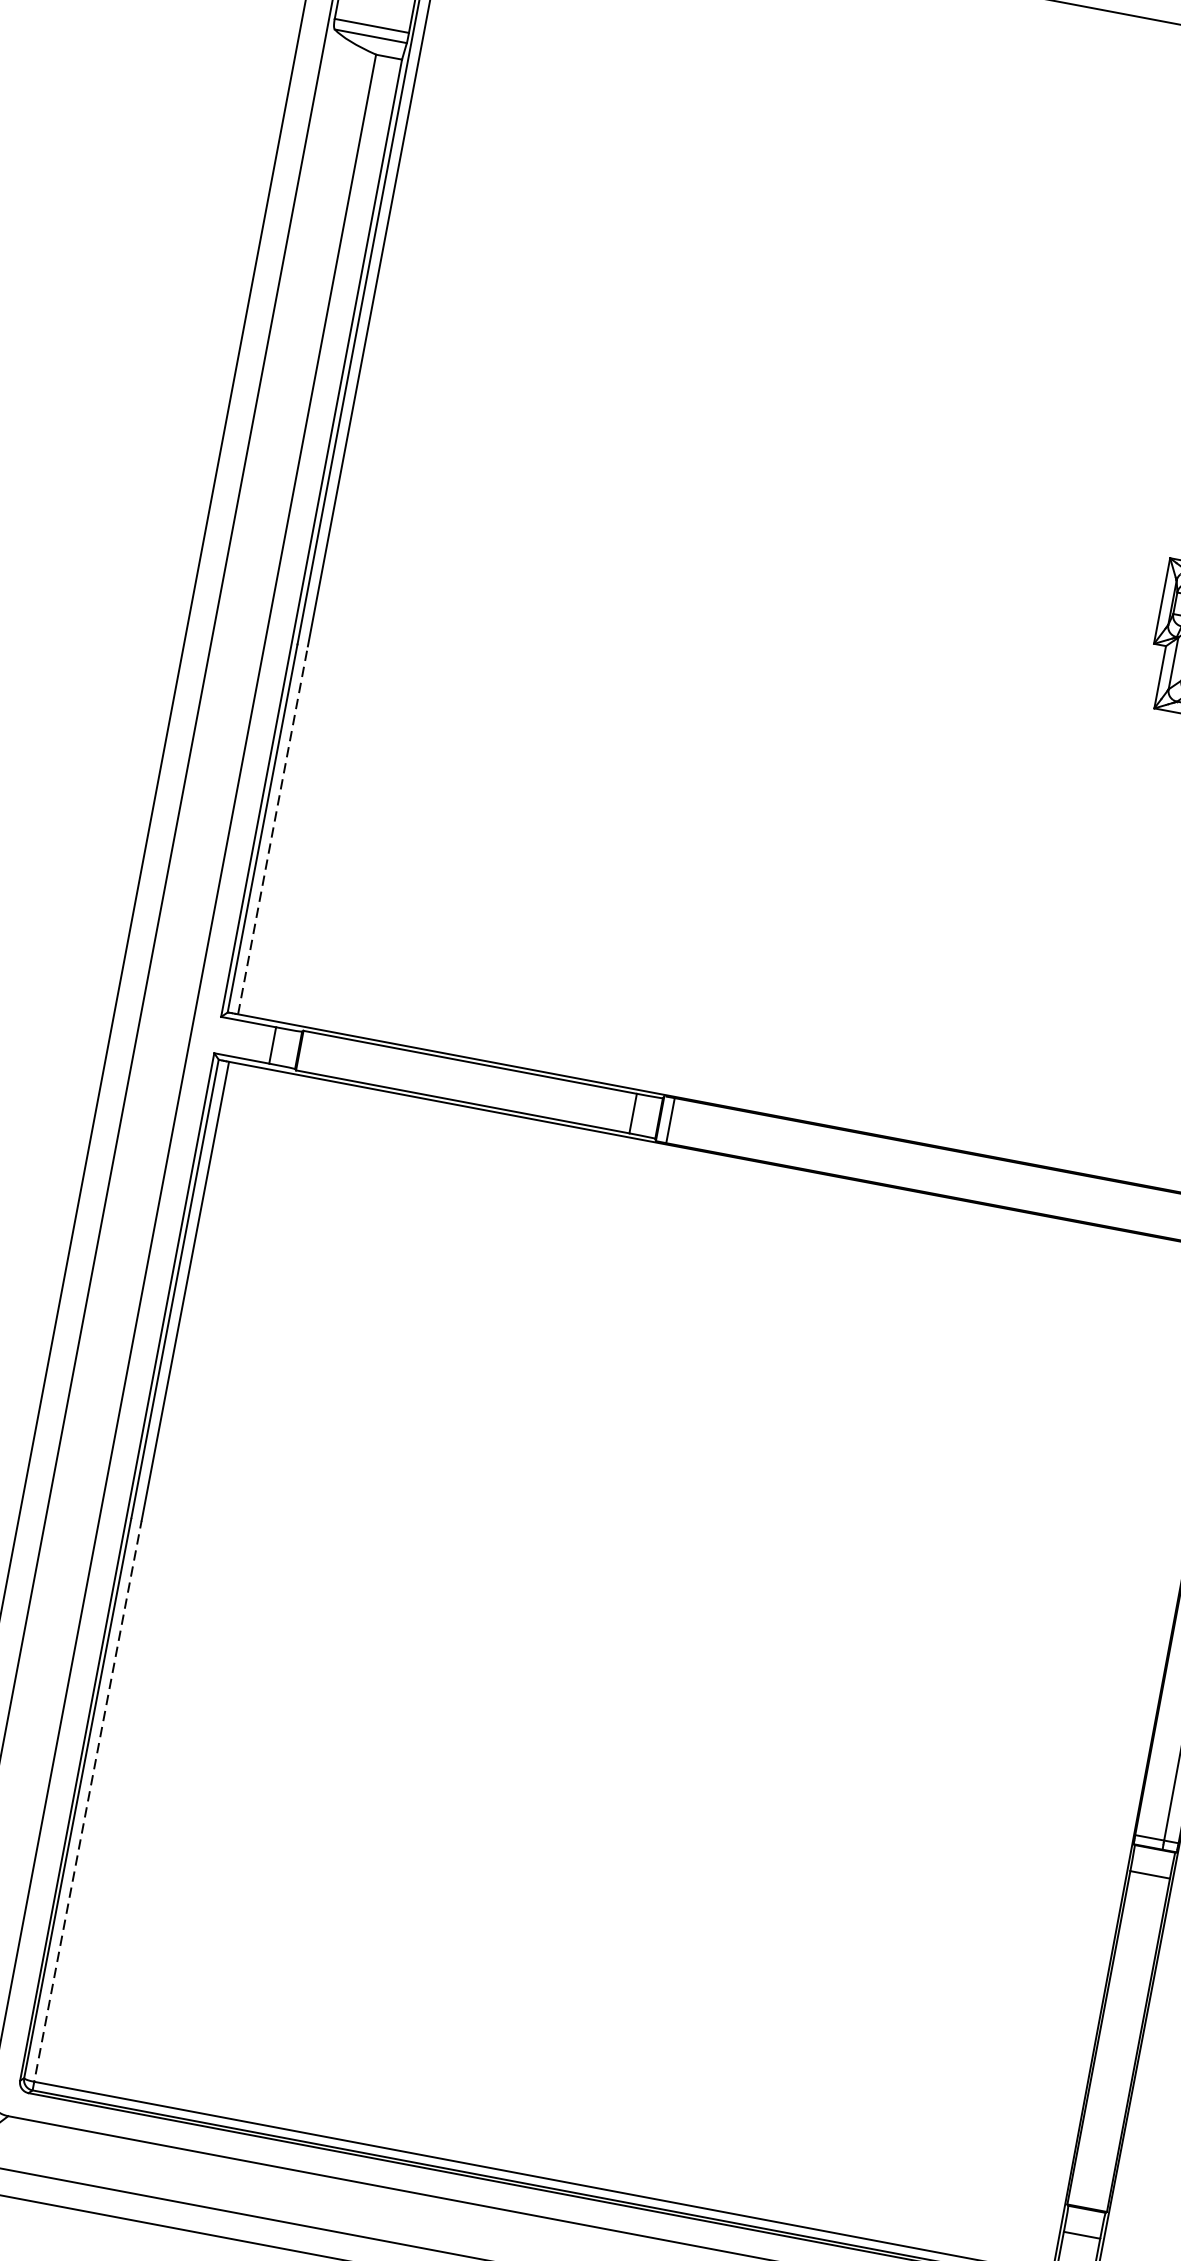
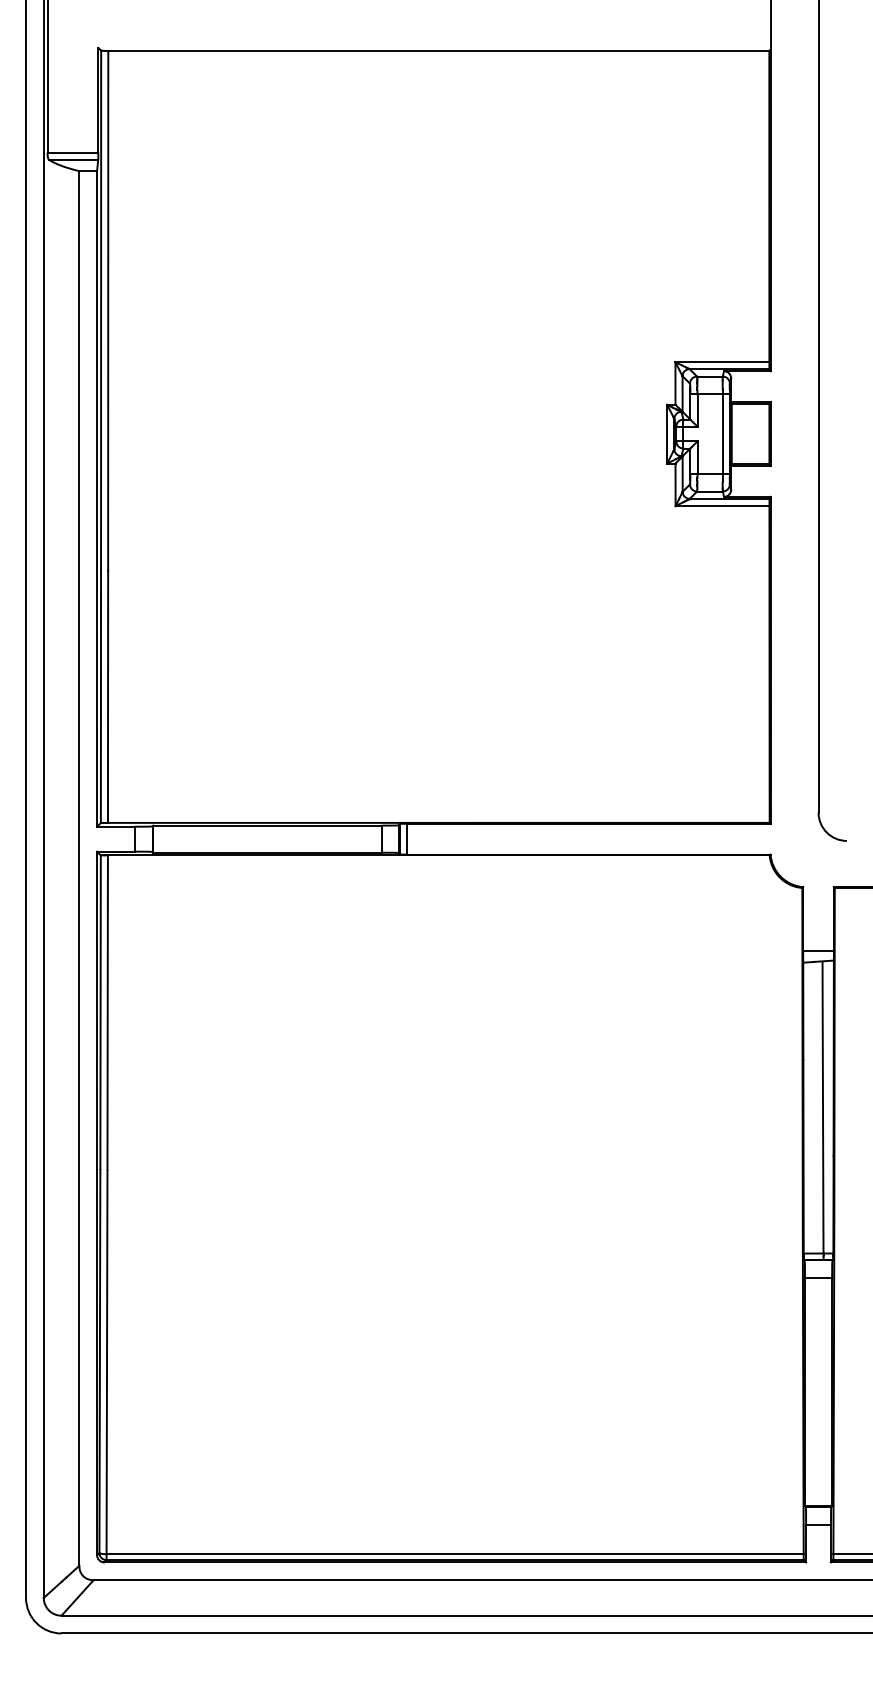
line: (273, 829) -> (108, 696), dashed -> solid
line: (87, 1806) -> (107, 1365), dashed -> solid

